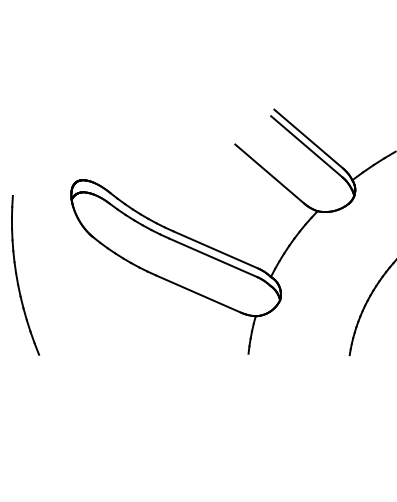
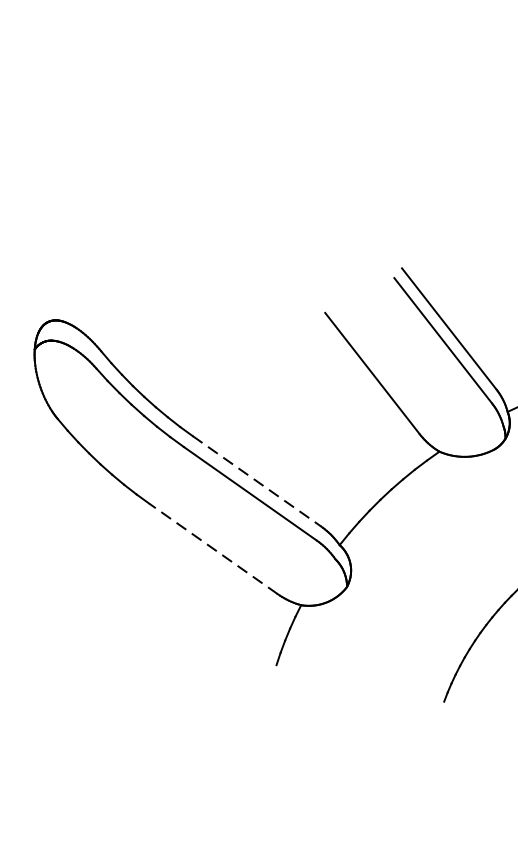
line: (216, 250) -> (258, 482), solid -> dashed
line: (197, 293) -> (212, 547), solid -> dashed

